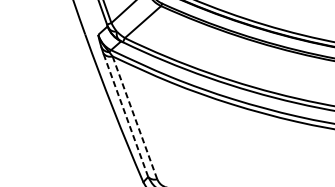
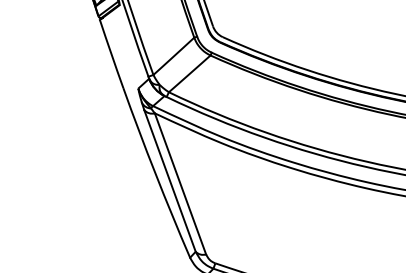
line: (125, 114) -> (169, 180), dashed -> solid
line: (134, 118) -> (180, 184), dashed -> solid

